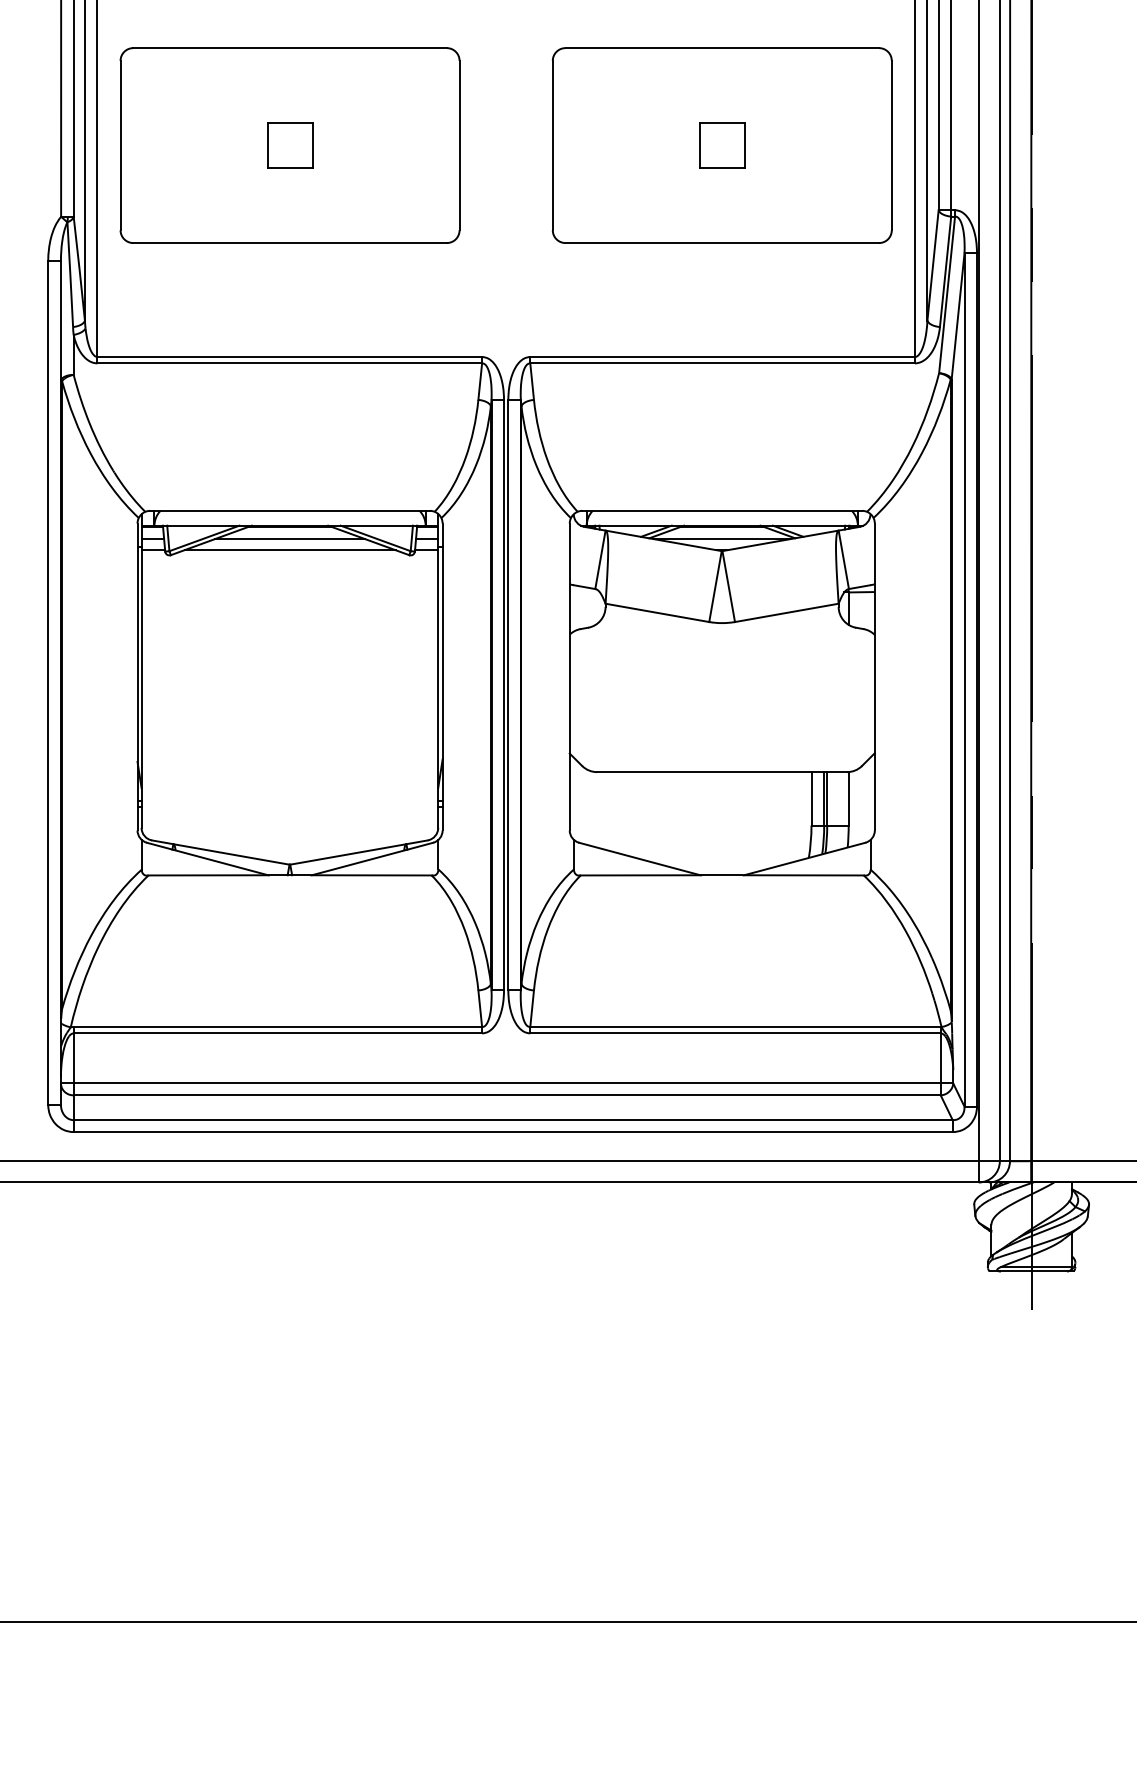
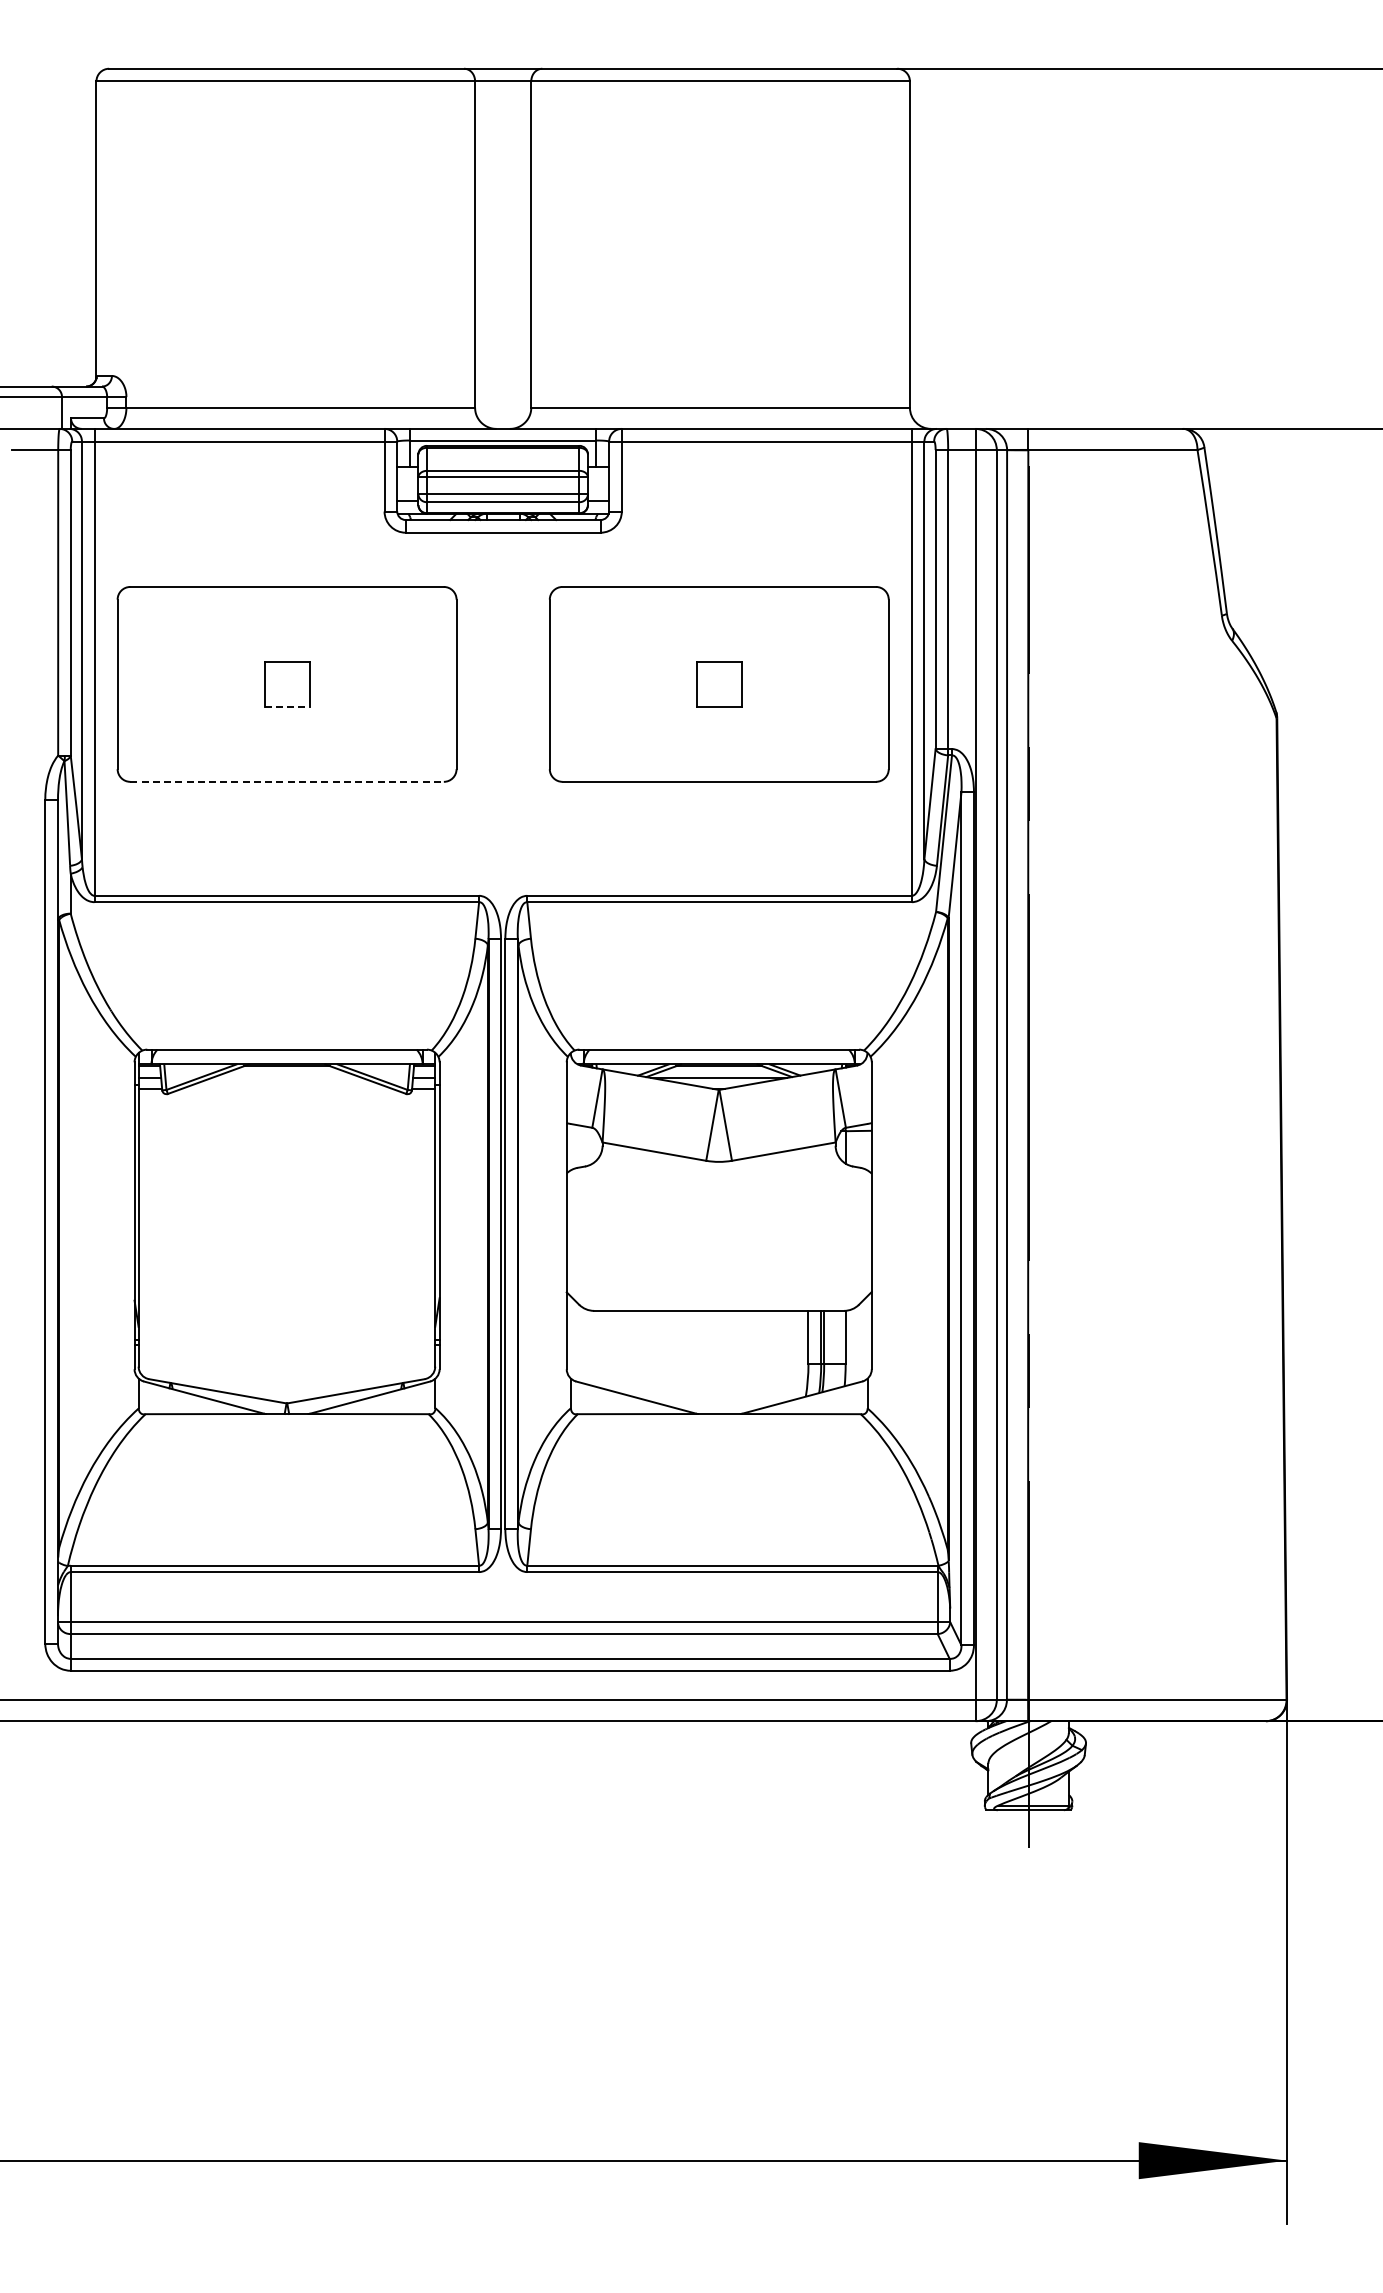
line: (290, 167) -> (287, 706), solid -> dashed
line: (290, 242) -> (287, 781), solid -> dashed
line: (289, 538) -> (286, 1077), removed
line: (289, 549) -> (286, 1088), removed

